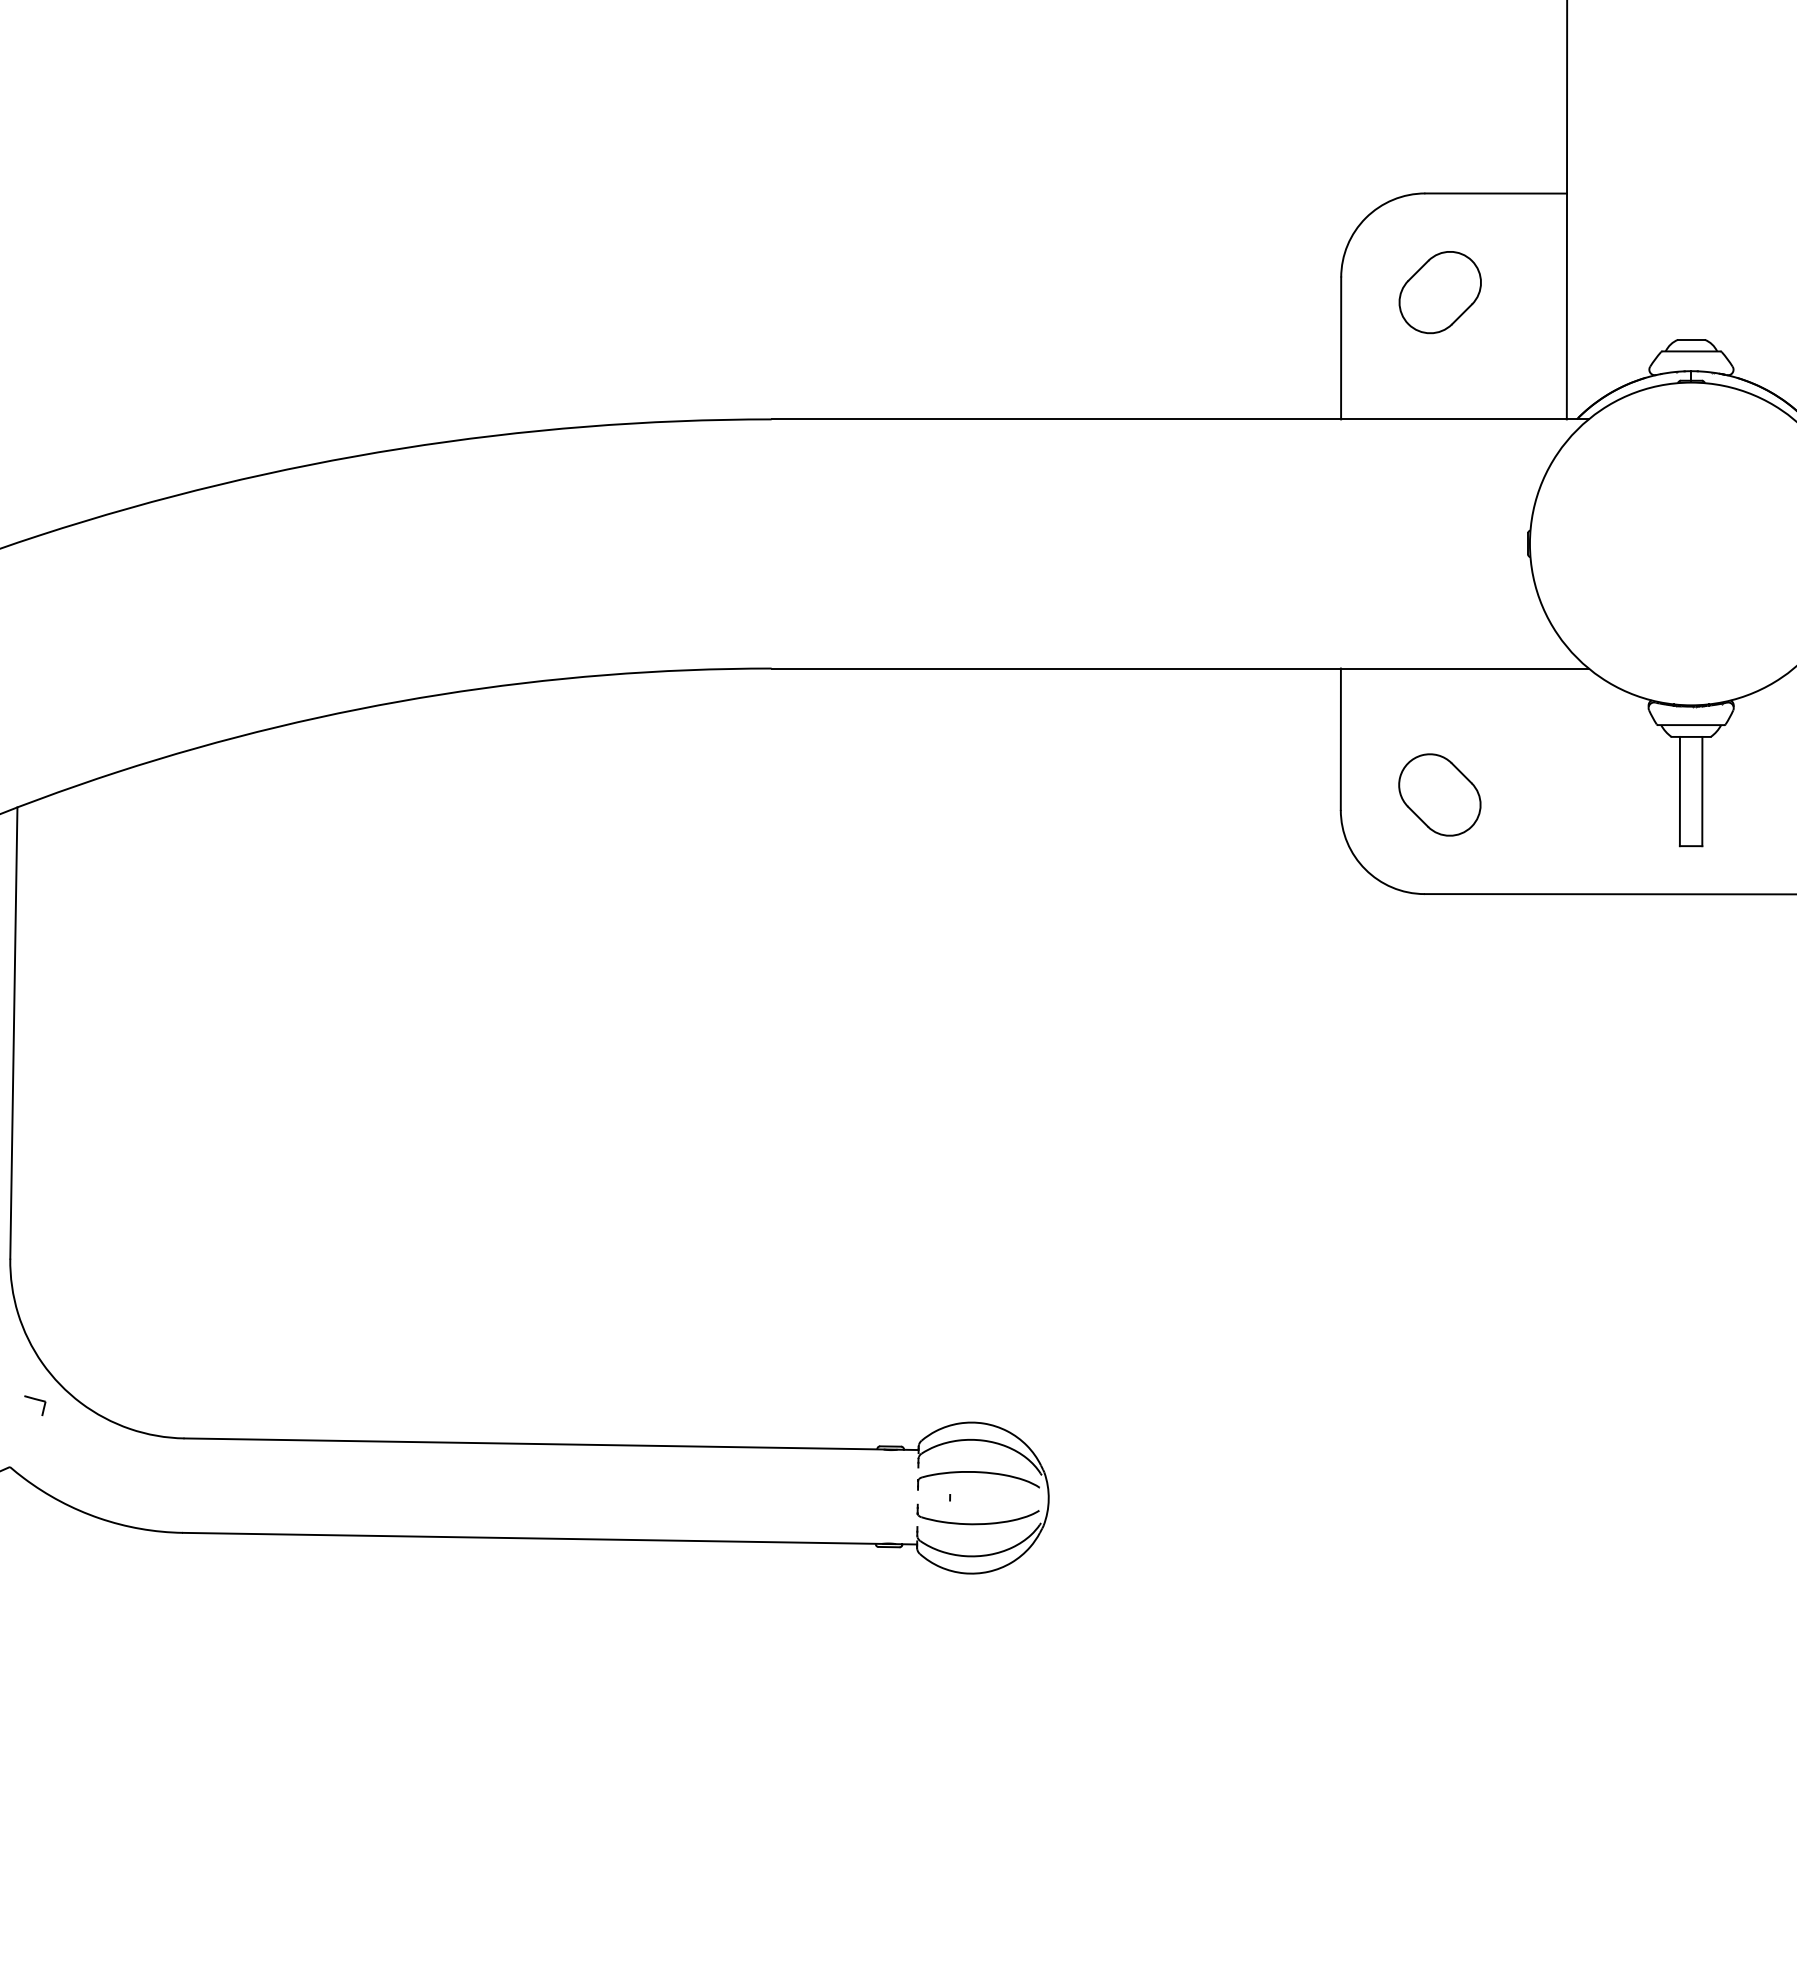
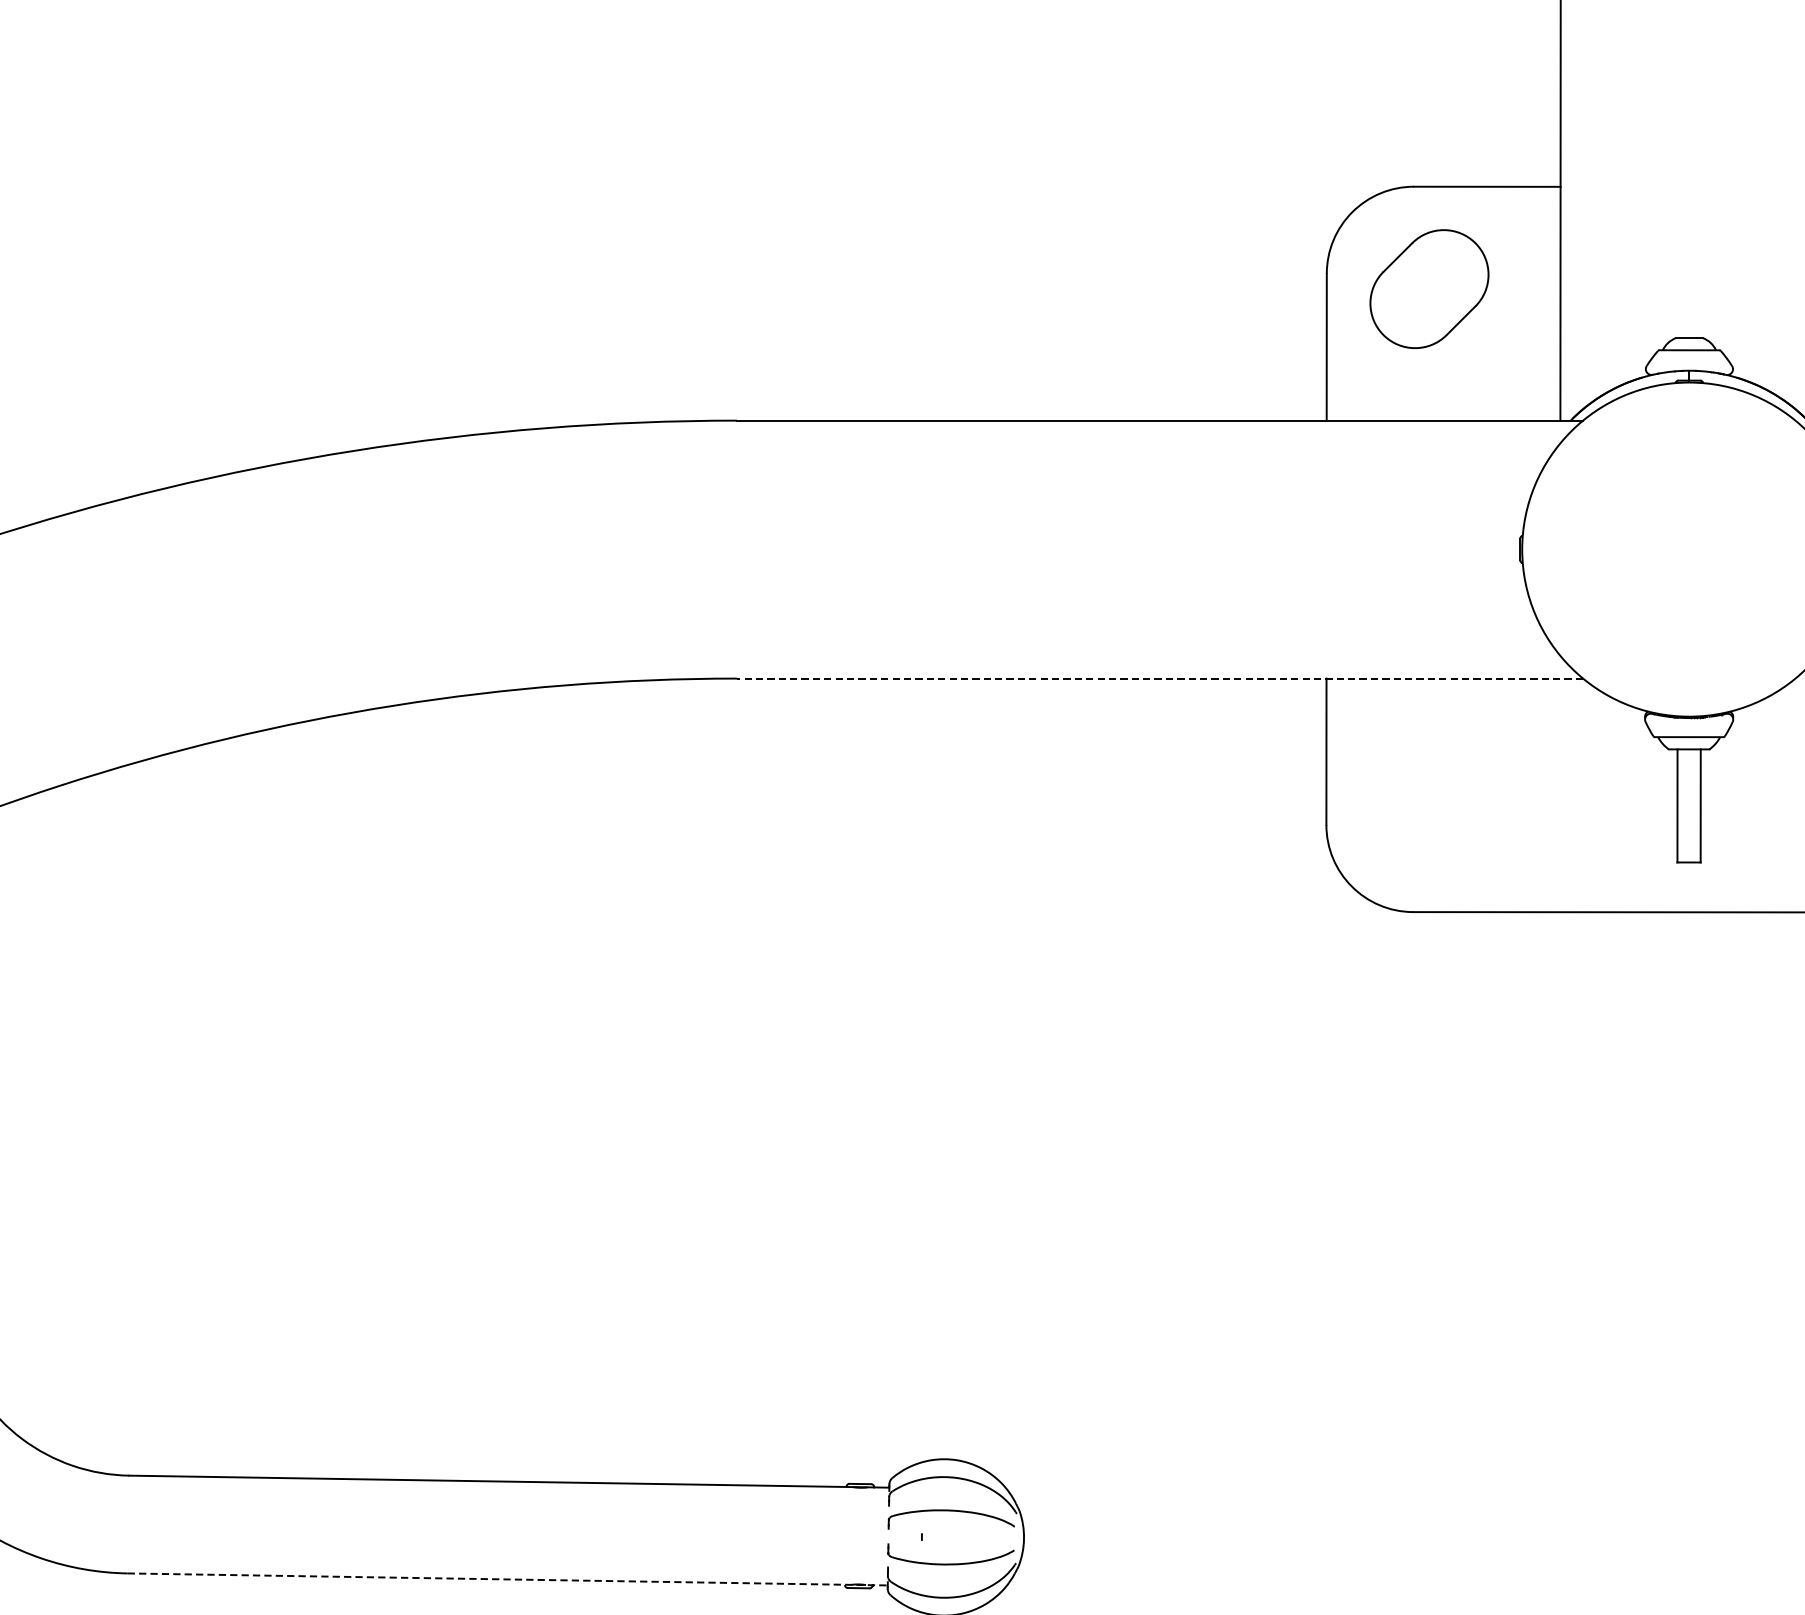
part: (1439, 292) -> (1428, 289), size x1.4
line: (1180, 668) -> (1160, 678), solid -> dashed
part: (1439, 794) -> (1428, 808), removed
line: (550, 1538) -> (508, 1579), solid -> dashed

